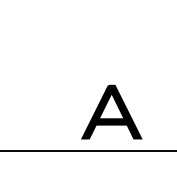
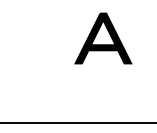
part: (111, 111) -> (103, 37), moved

